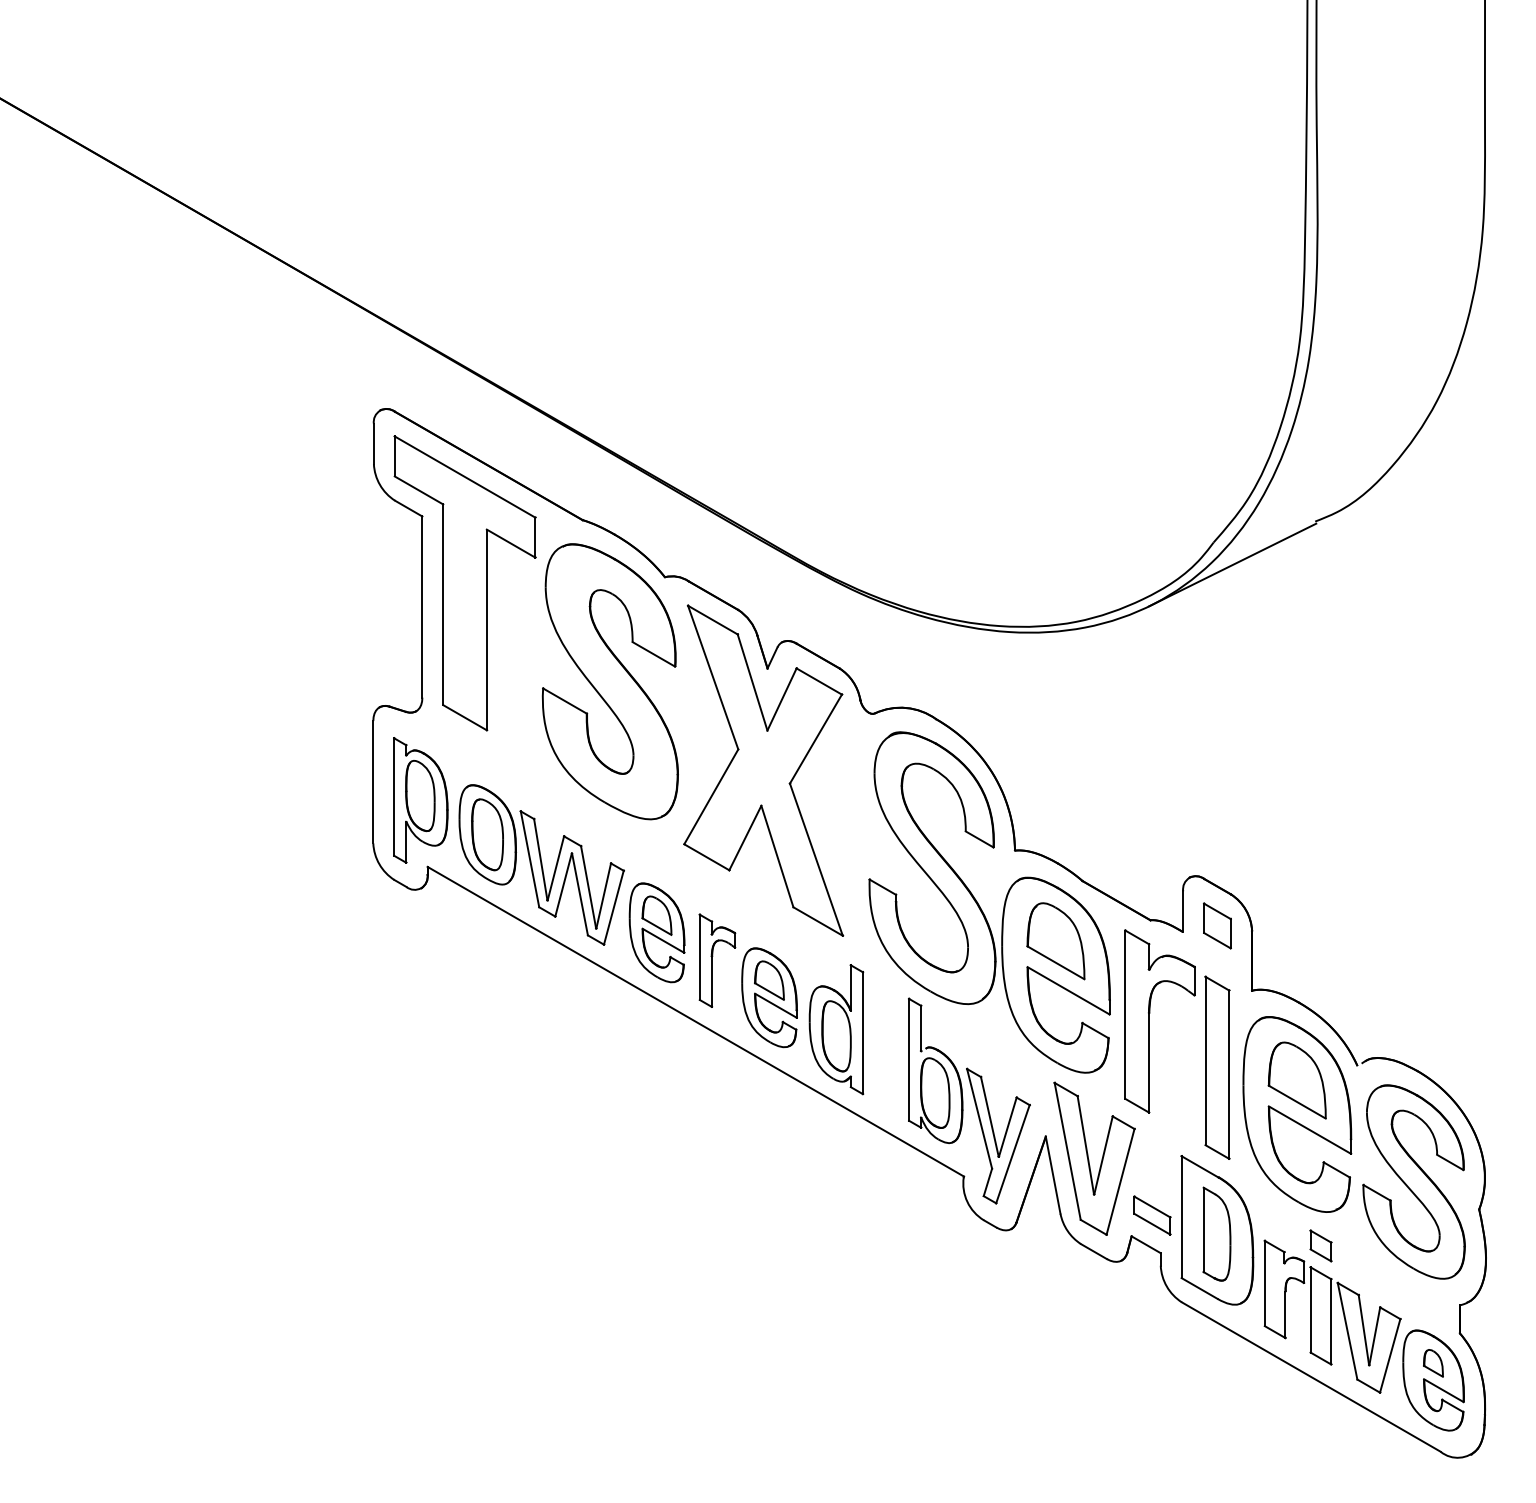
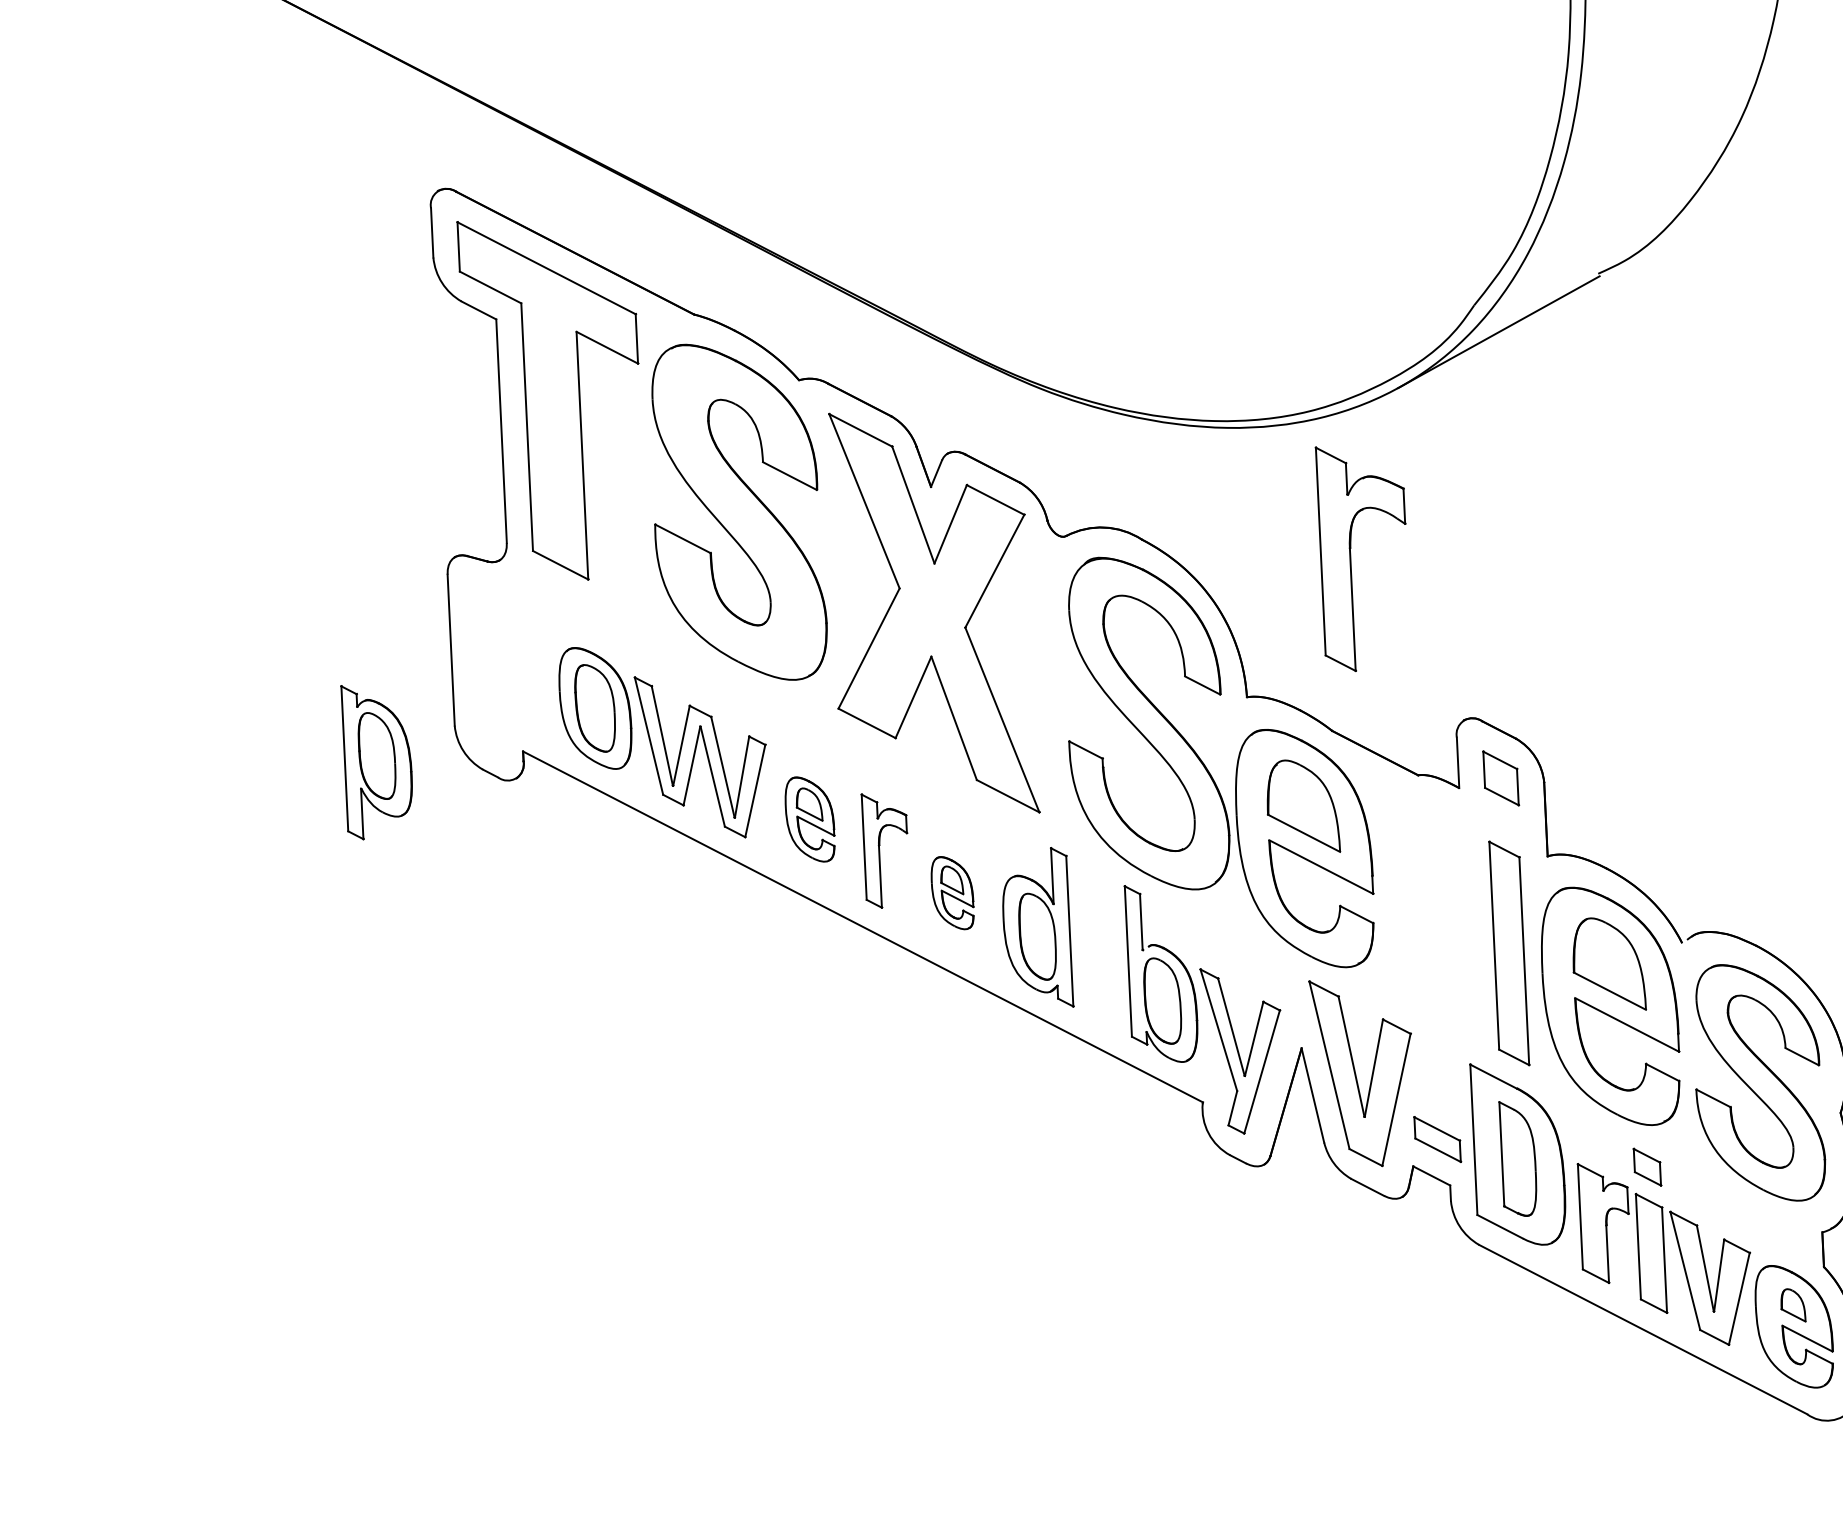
part: (420, 800) -> (377, 761), moved
part: (656, 932) -> (809, 819), size x0.7
part: (769, 997) -> (952, 892), size x0.6
part: (1149, 1021) -> (1351, 558), moved

